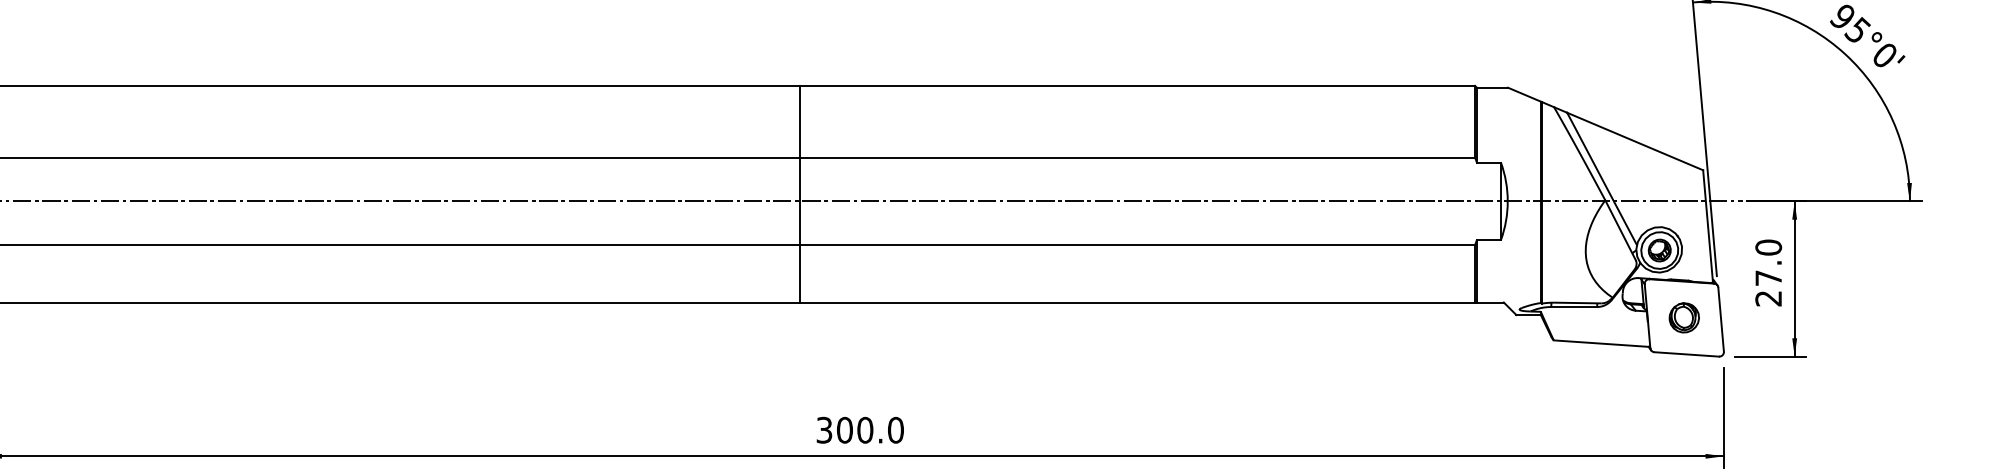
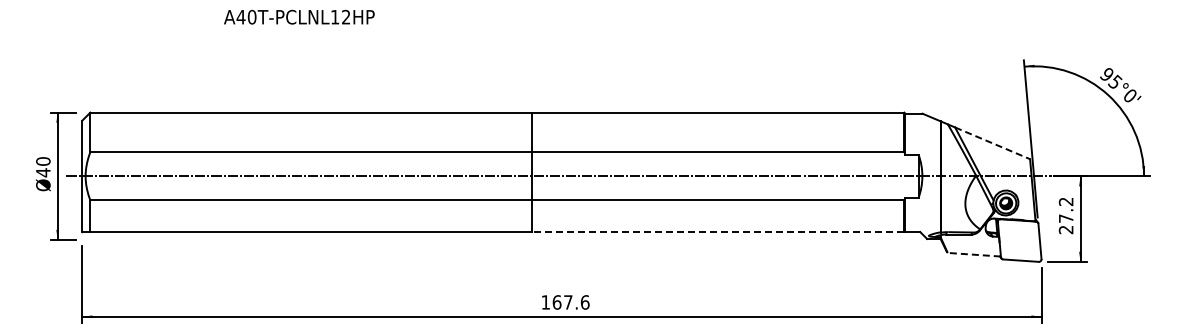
line: (1634, 141) -> (992, 143), solid -> dashed
text: (1769, 247) -> (1066, 201), 27.0 -> 27.2
line: (1135, 303) -> (717, 232), solid -> dashed
part: (1683, 317) -> (1019, 240), removed
line: (1602, 343) -> (974, 254), solid -> dashed
text: (860, 430) -> (565, 302), 300.0 -> 167.6

